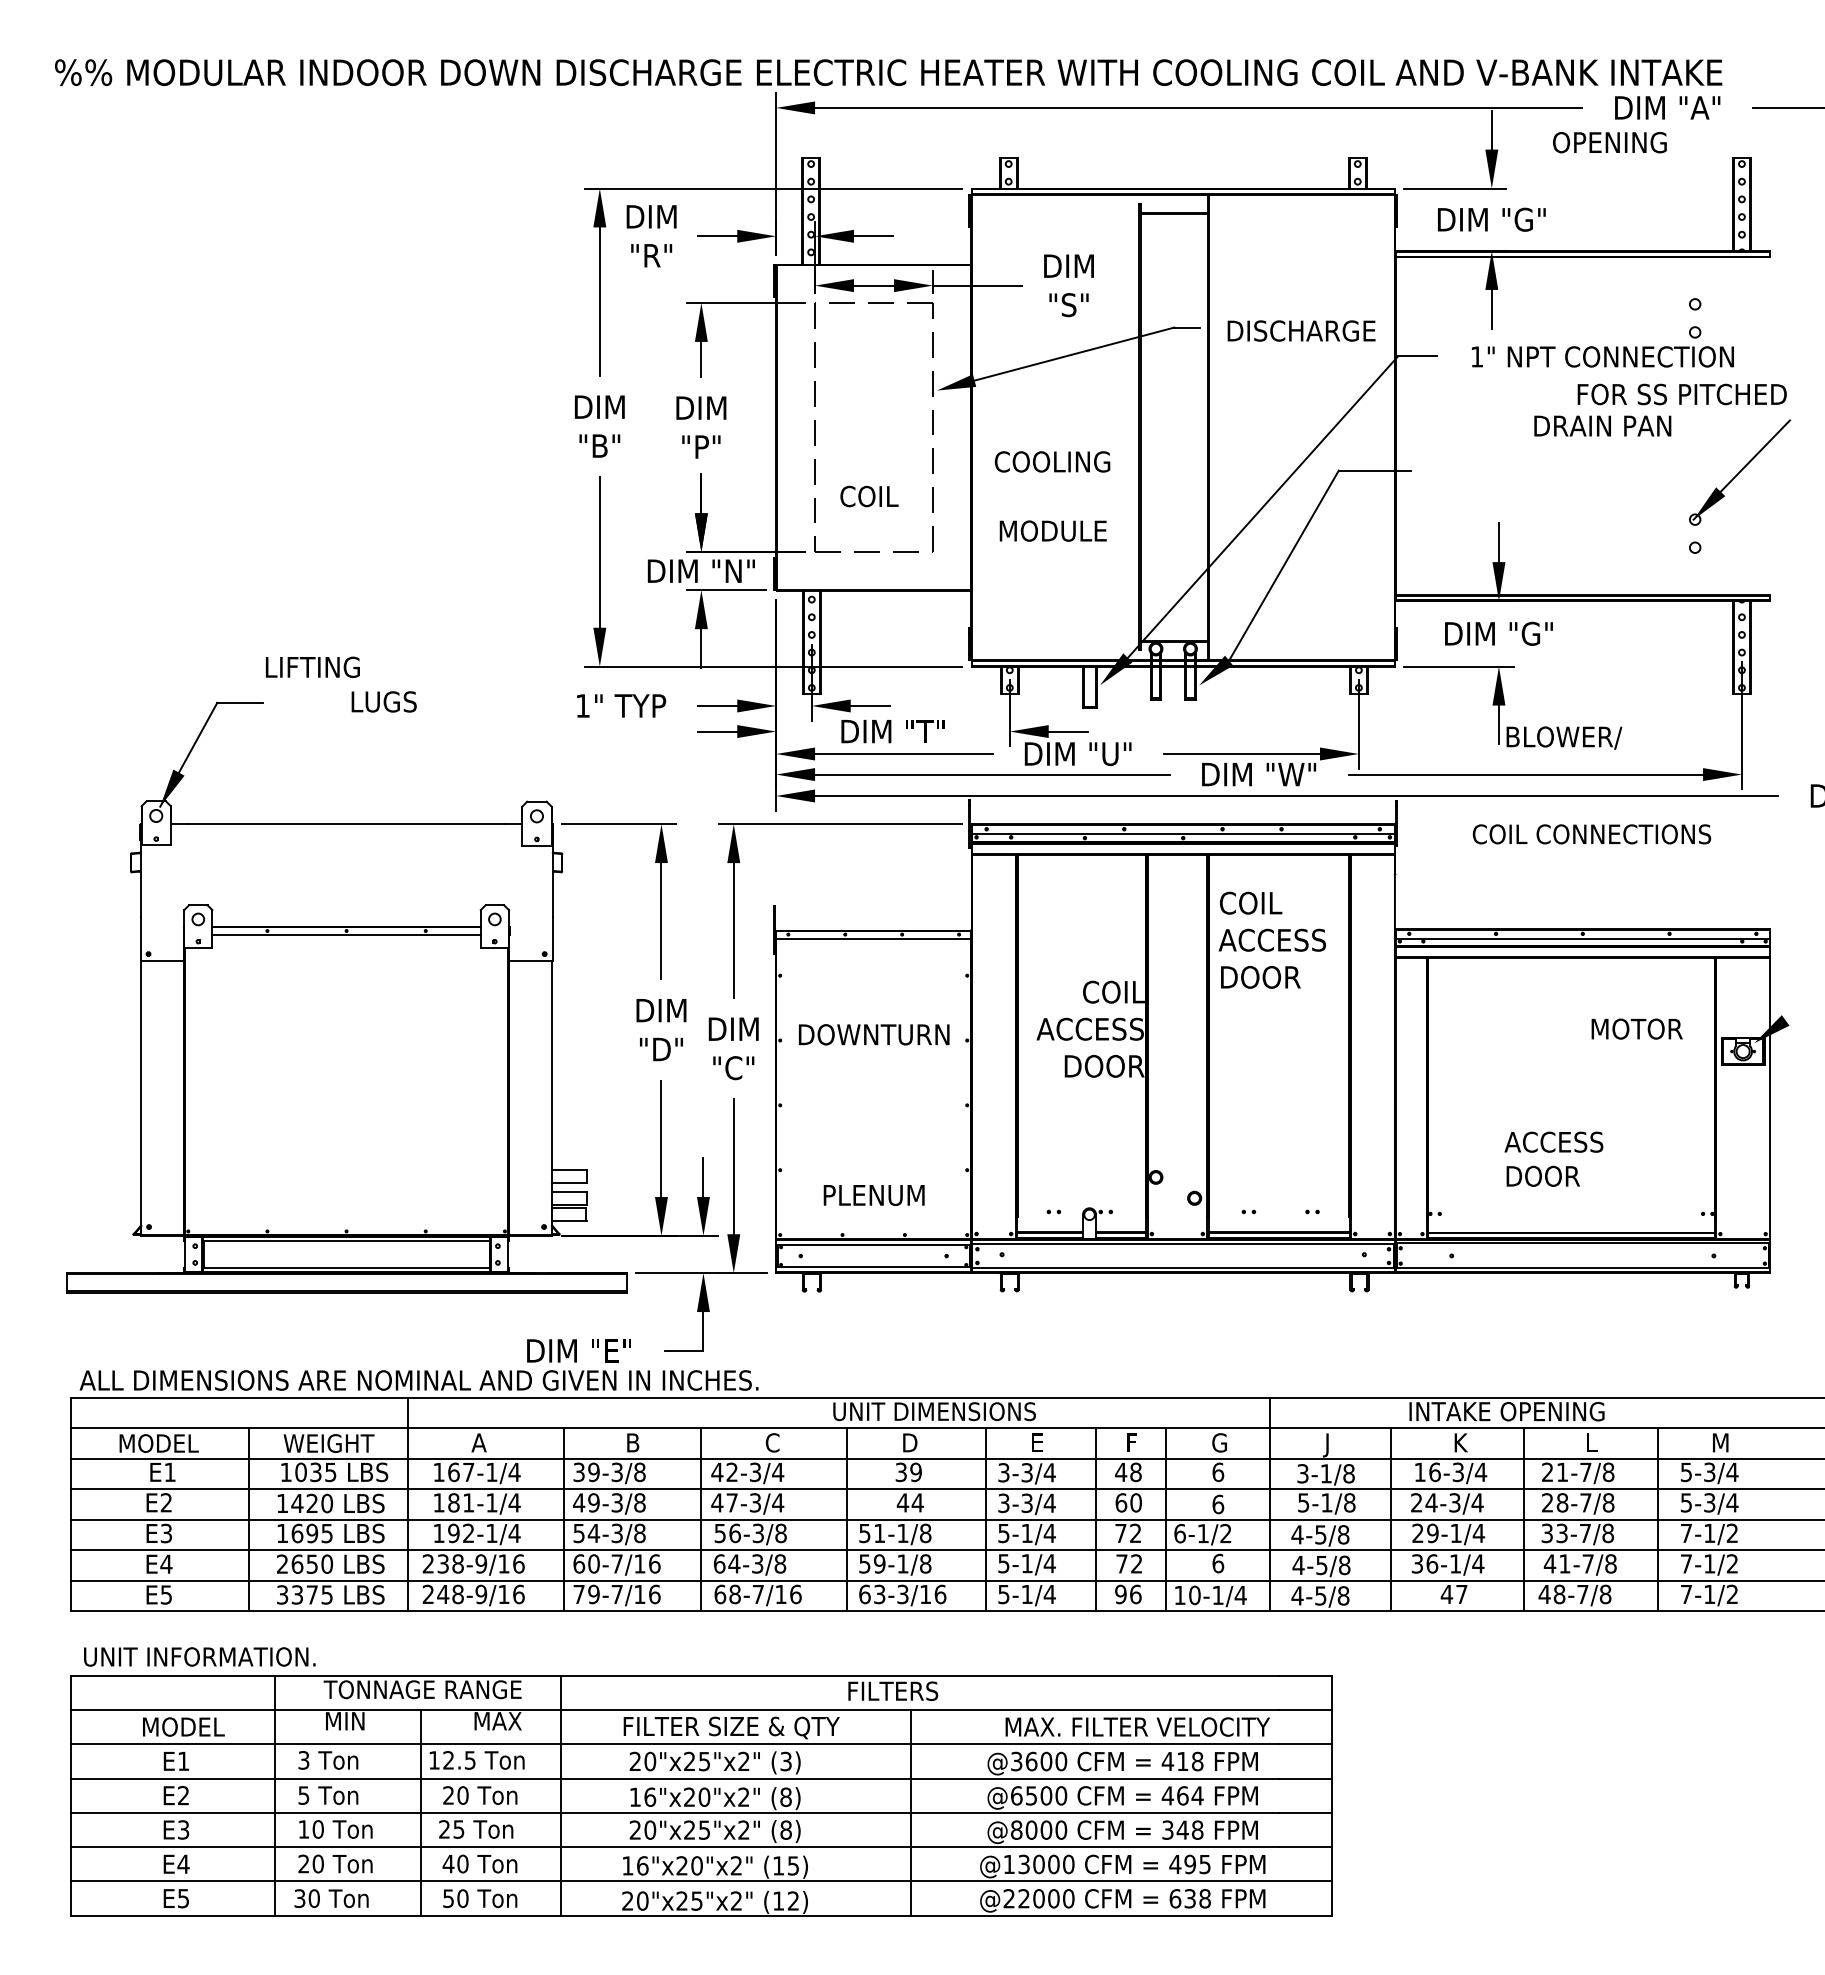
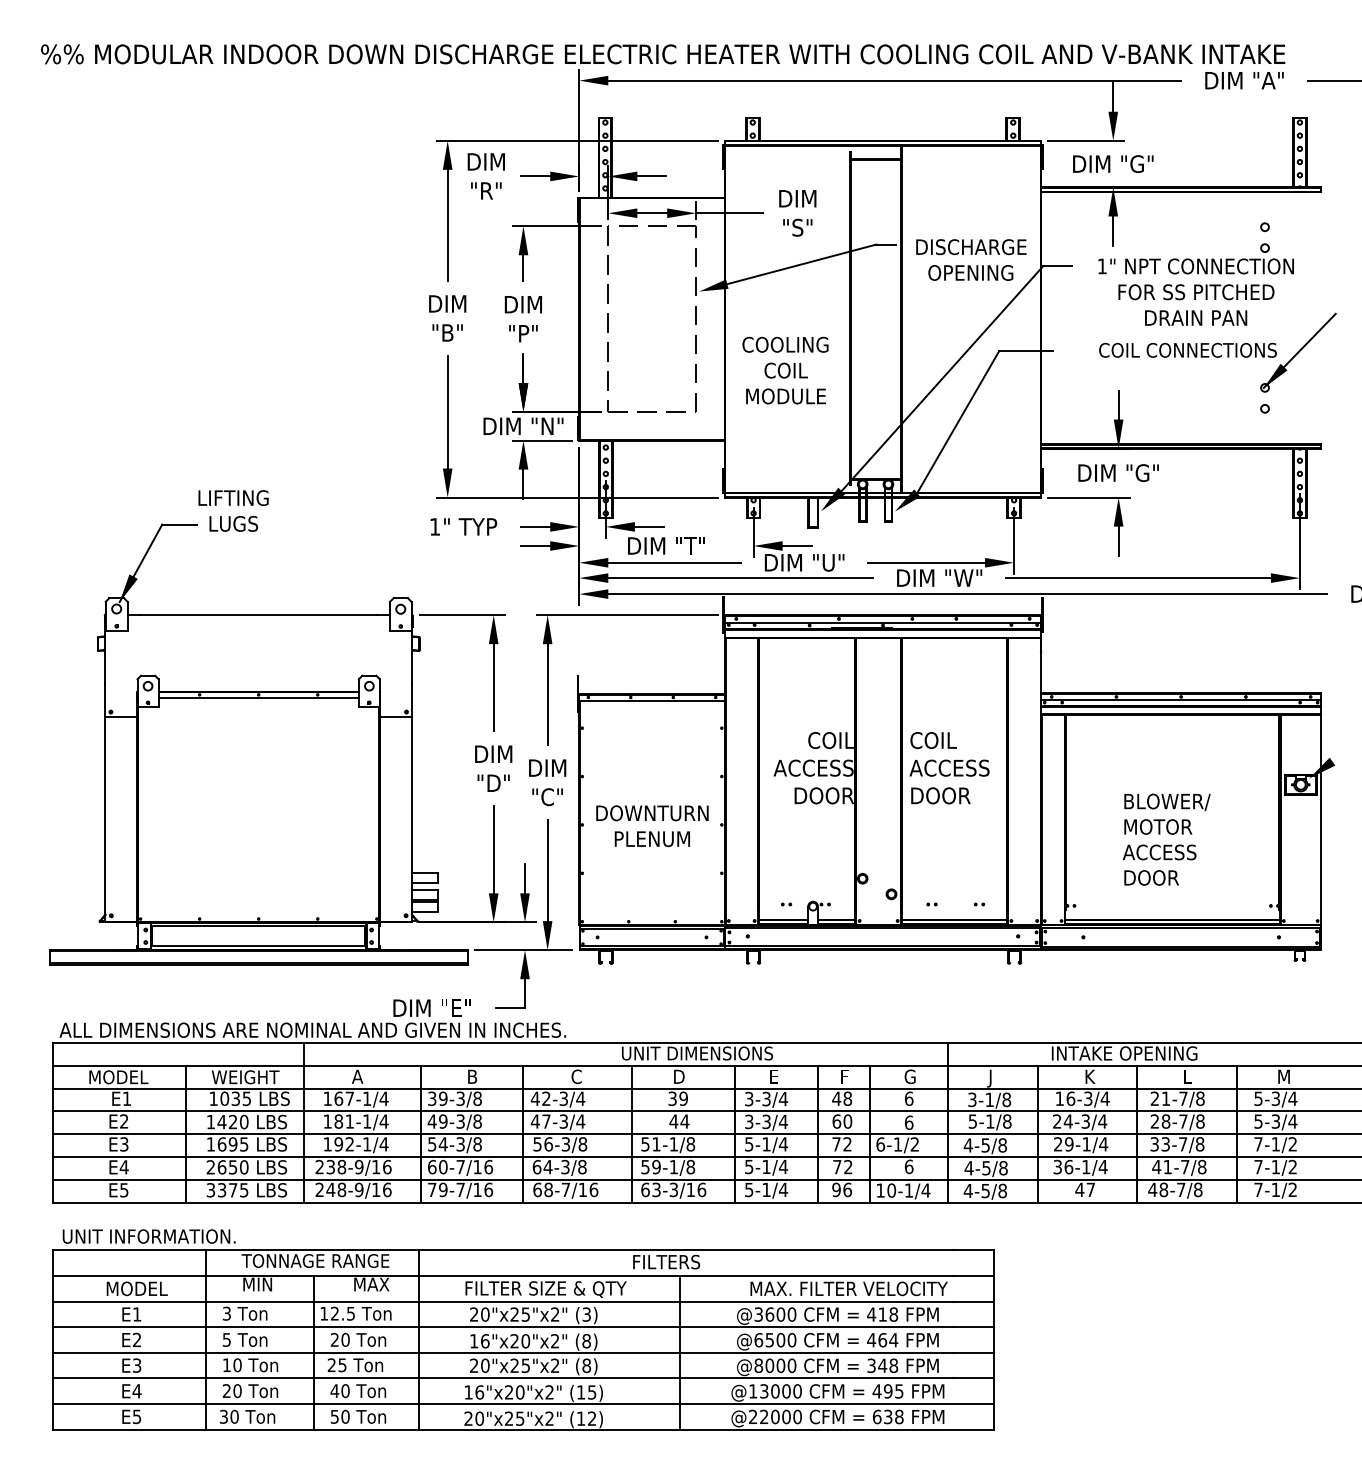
text: (1609, 142) -> (970, 272), moved
text: (1681, 394) -> (1195, 292), moved
text: (869, 496) -> (786, 370), moved
text: (383, 701) -> (233, 523), moved
text: (1564, 737) -> (1167, 801), moved
text: (1591, 834) -> (1187, 350), moved
text: (1271, 939) -> (948, 767), moved
text: (1636, 1028) -> (1157, 826), moved
text: (874, 1034) -> (652, 813), moved
text: (873, 1195) -> (651, 839), moved

